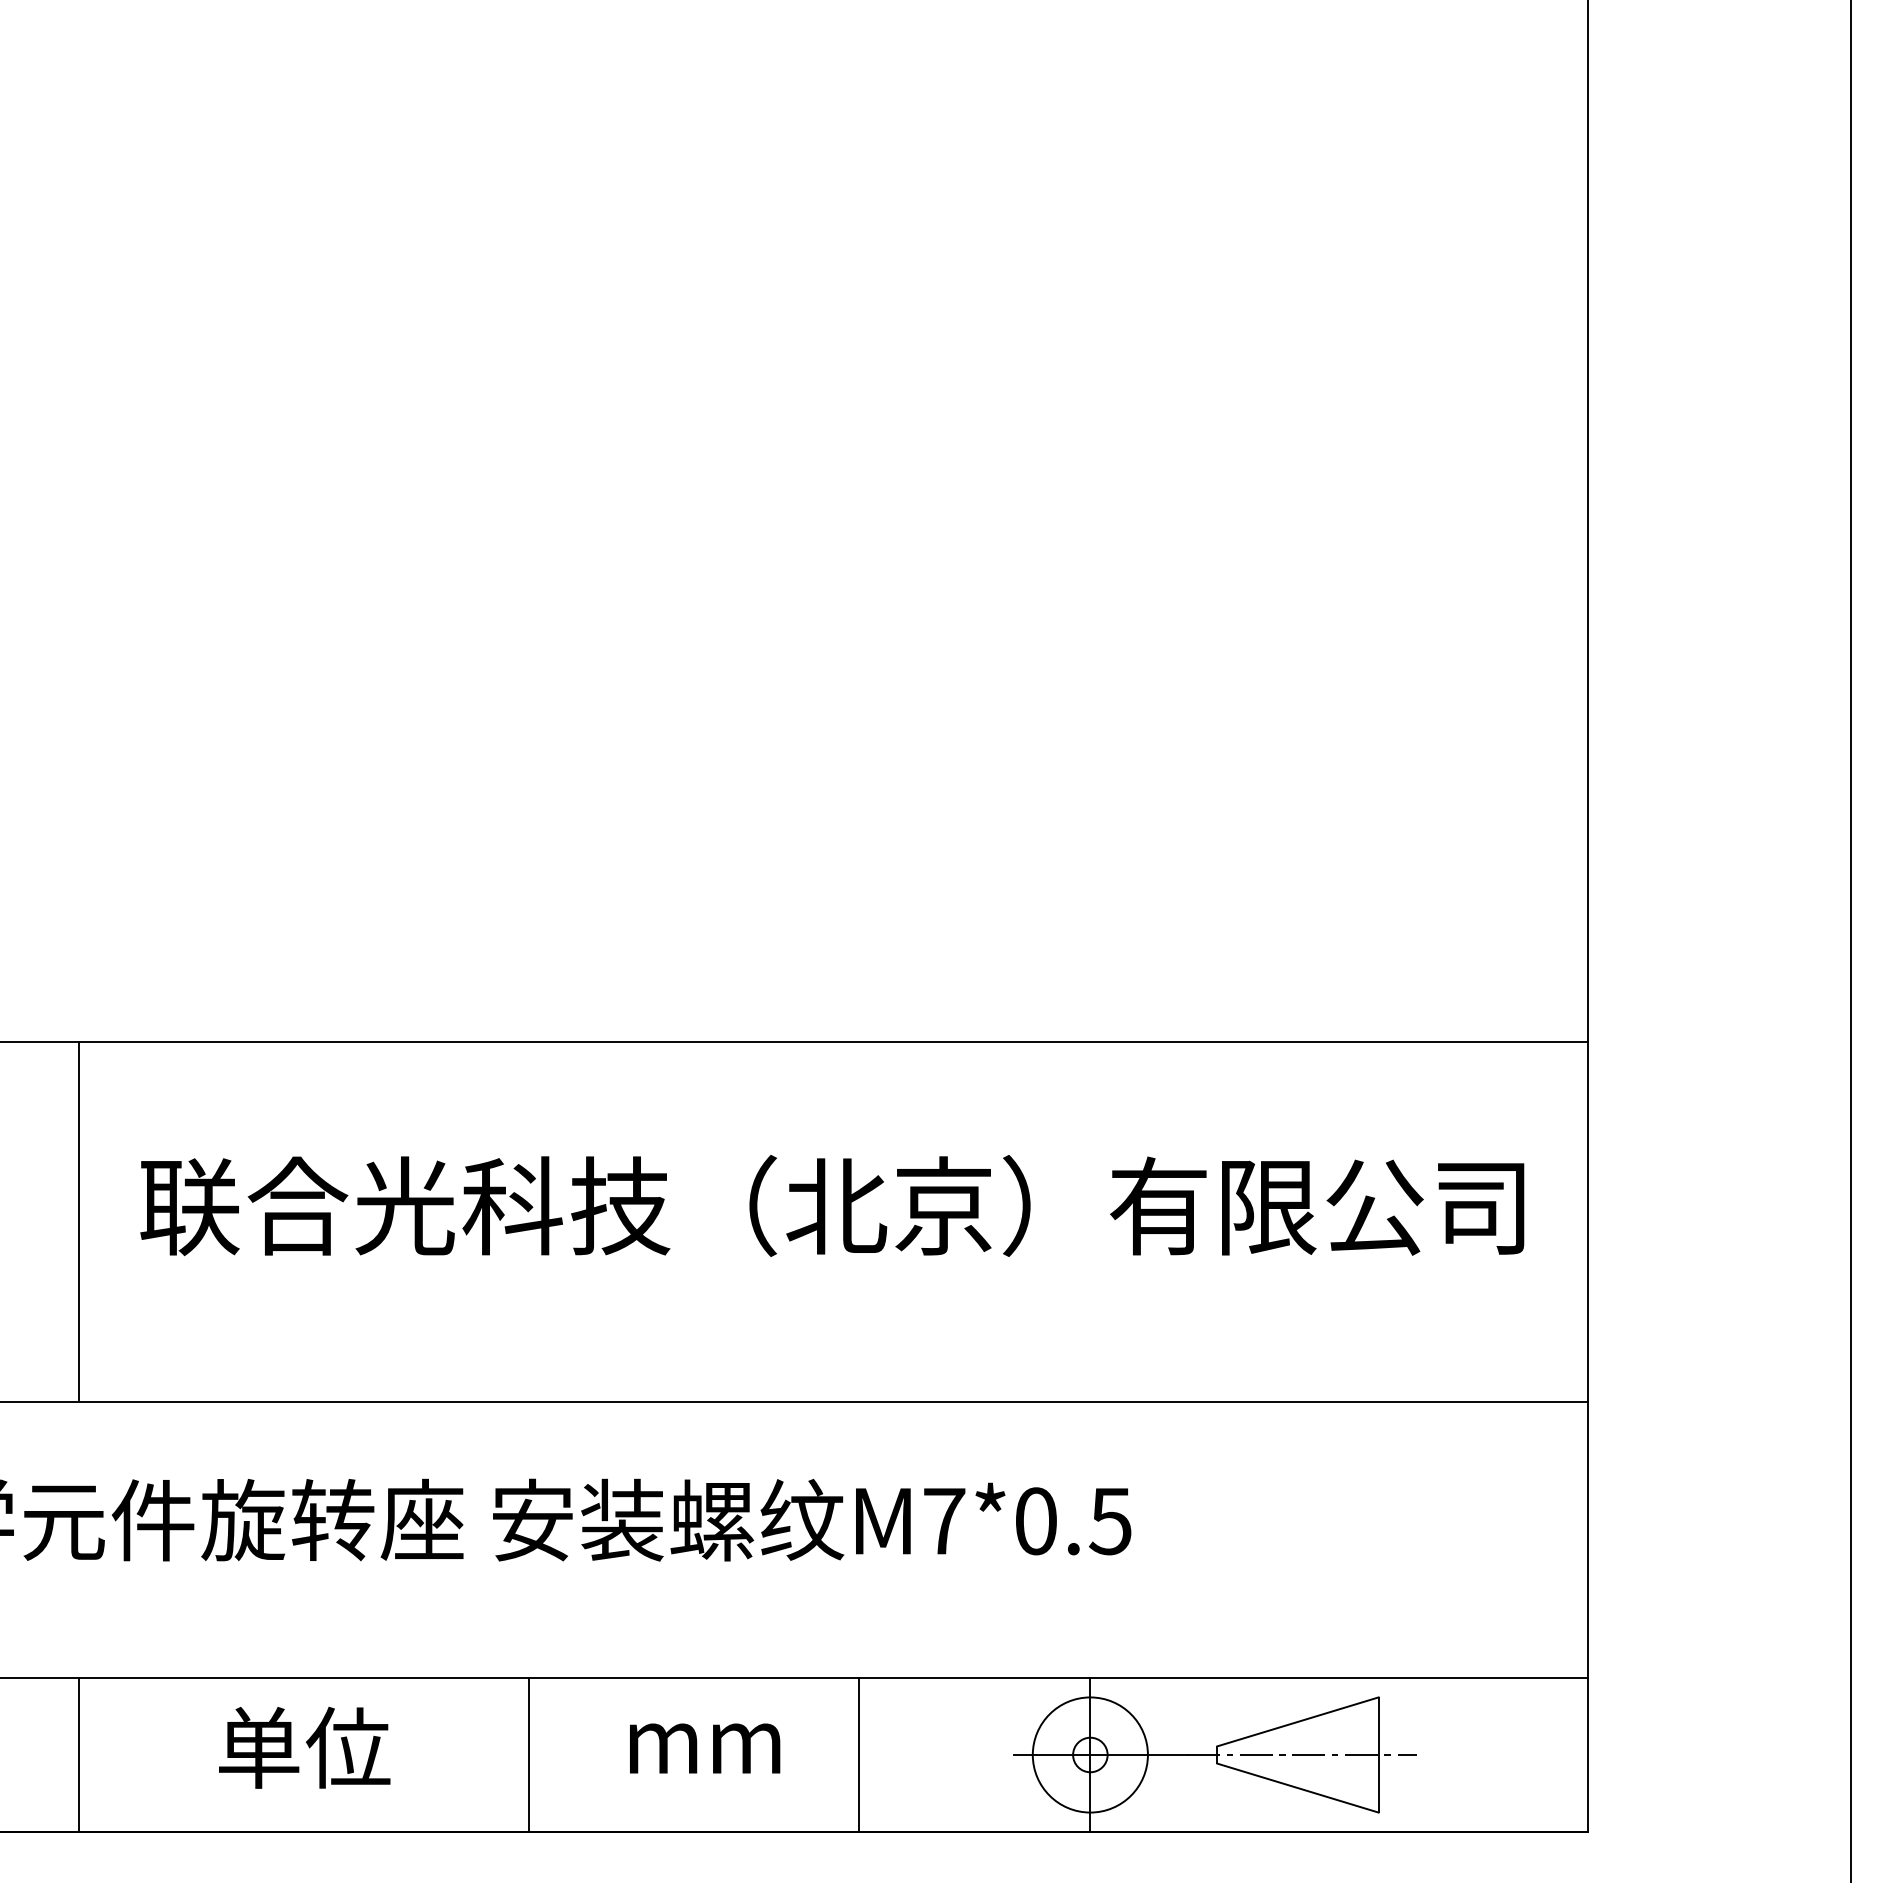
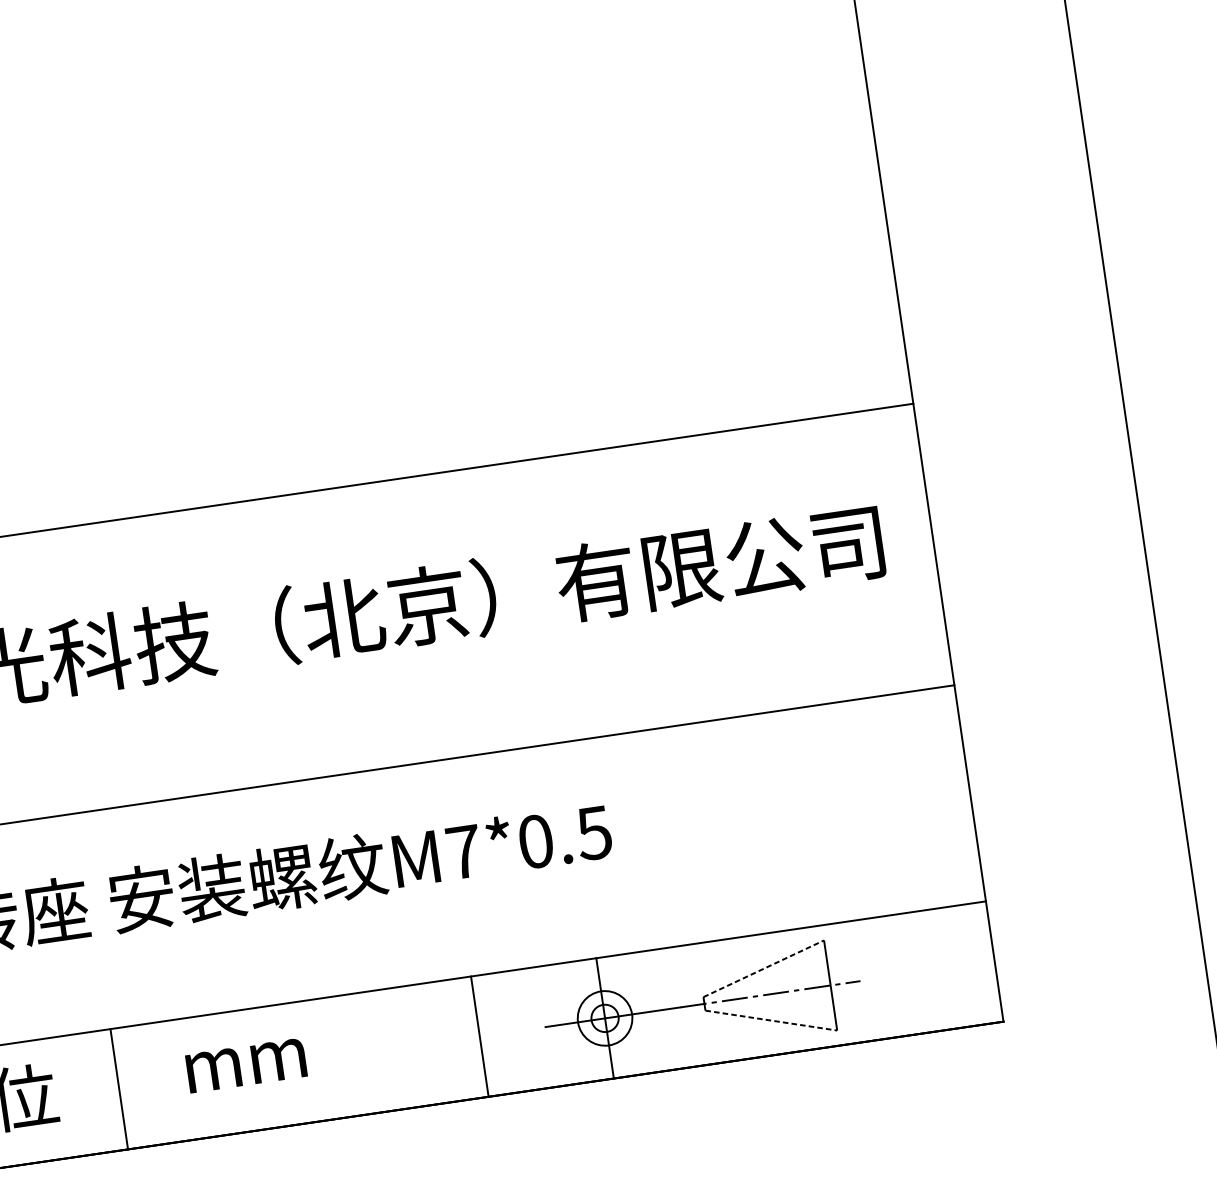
line: (1298, 1721) -> (764, 968), solid -> dashed
text: (705, 1748) -> (246, 1065), moved
line: (528, 1754) -> (119, 1088), moved
line: (859, 1754) -> (479, 1036), moved
circle: (1089, 1754) -> (604, 1018), size x0.6
line: (1298, 1788) -> (771, 1020), solid -> dashed

